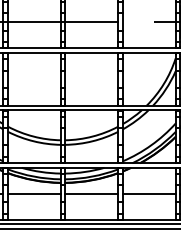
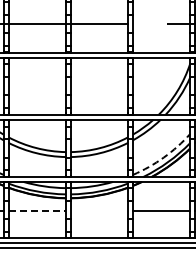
arc: (150, 145) -> (163, 157), solid -> dashed
line: (34, 194) -> (37, 210), solid -> dashed
line: (91, 194) -> (99, 210), removed

